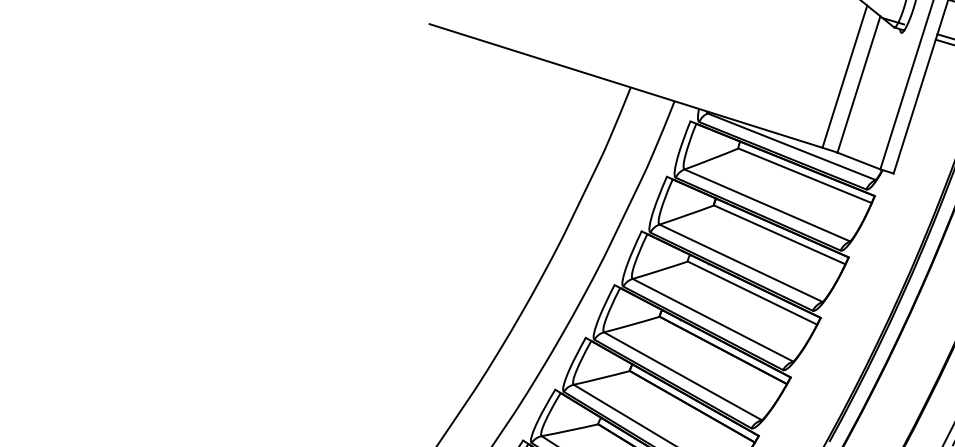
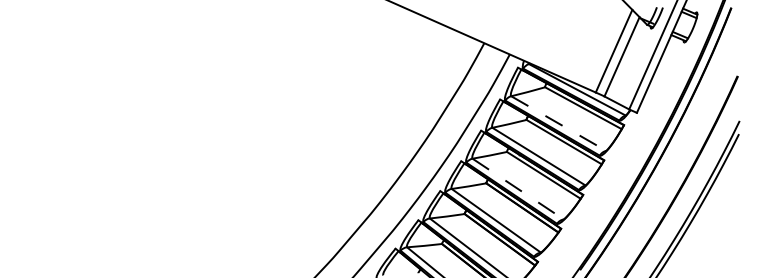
line: (767, 205) -> (558, 123), solid -> dashed
line: (713, 320) -> (518, 189), solid -> dashed

